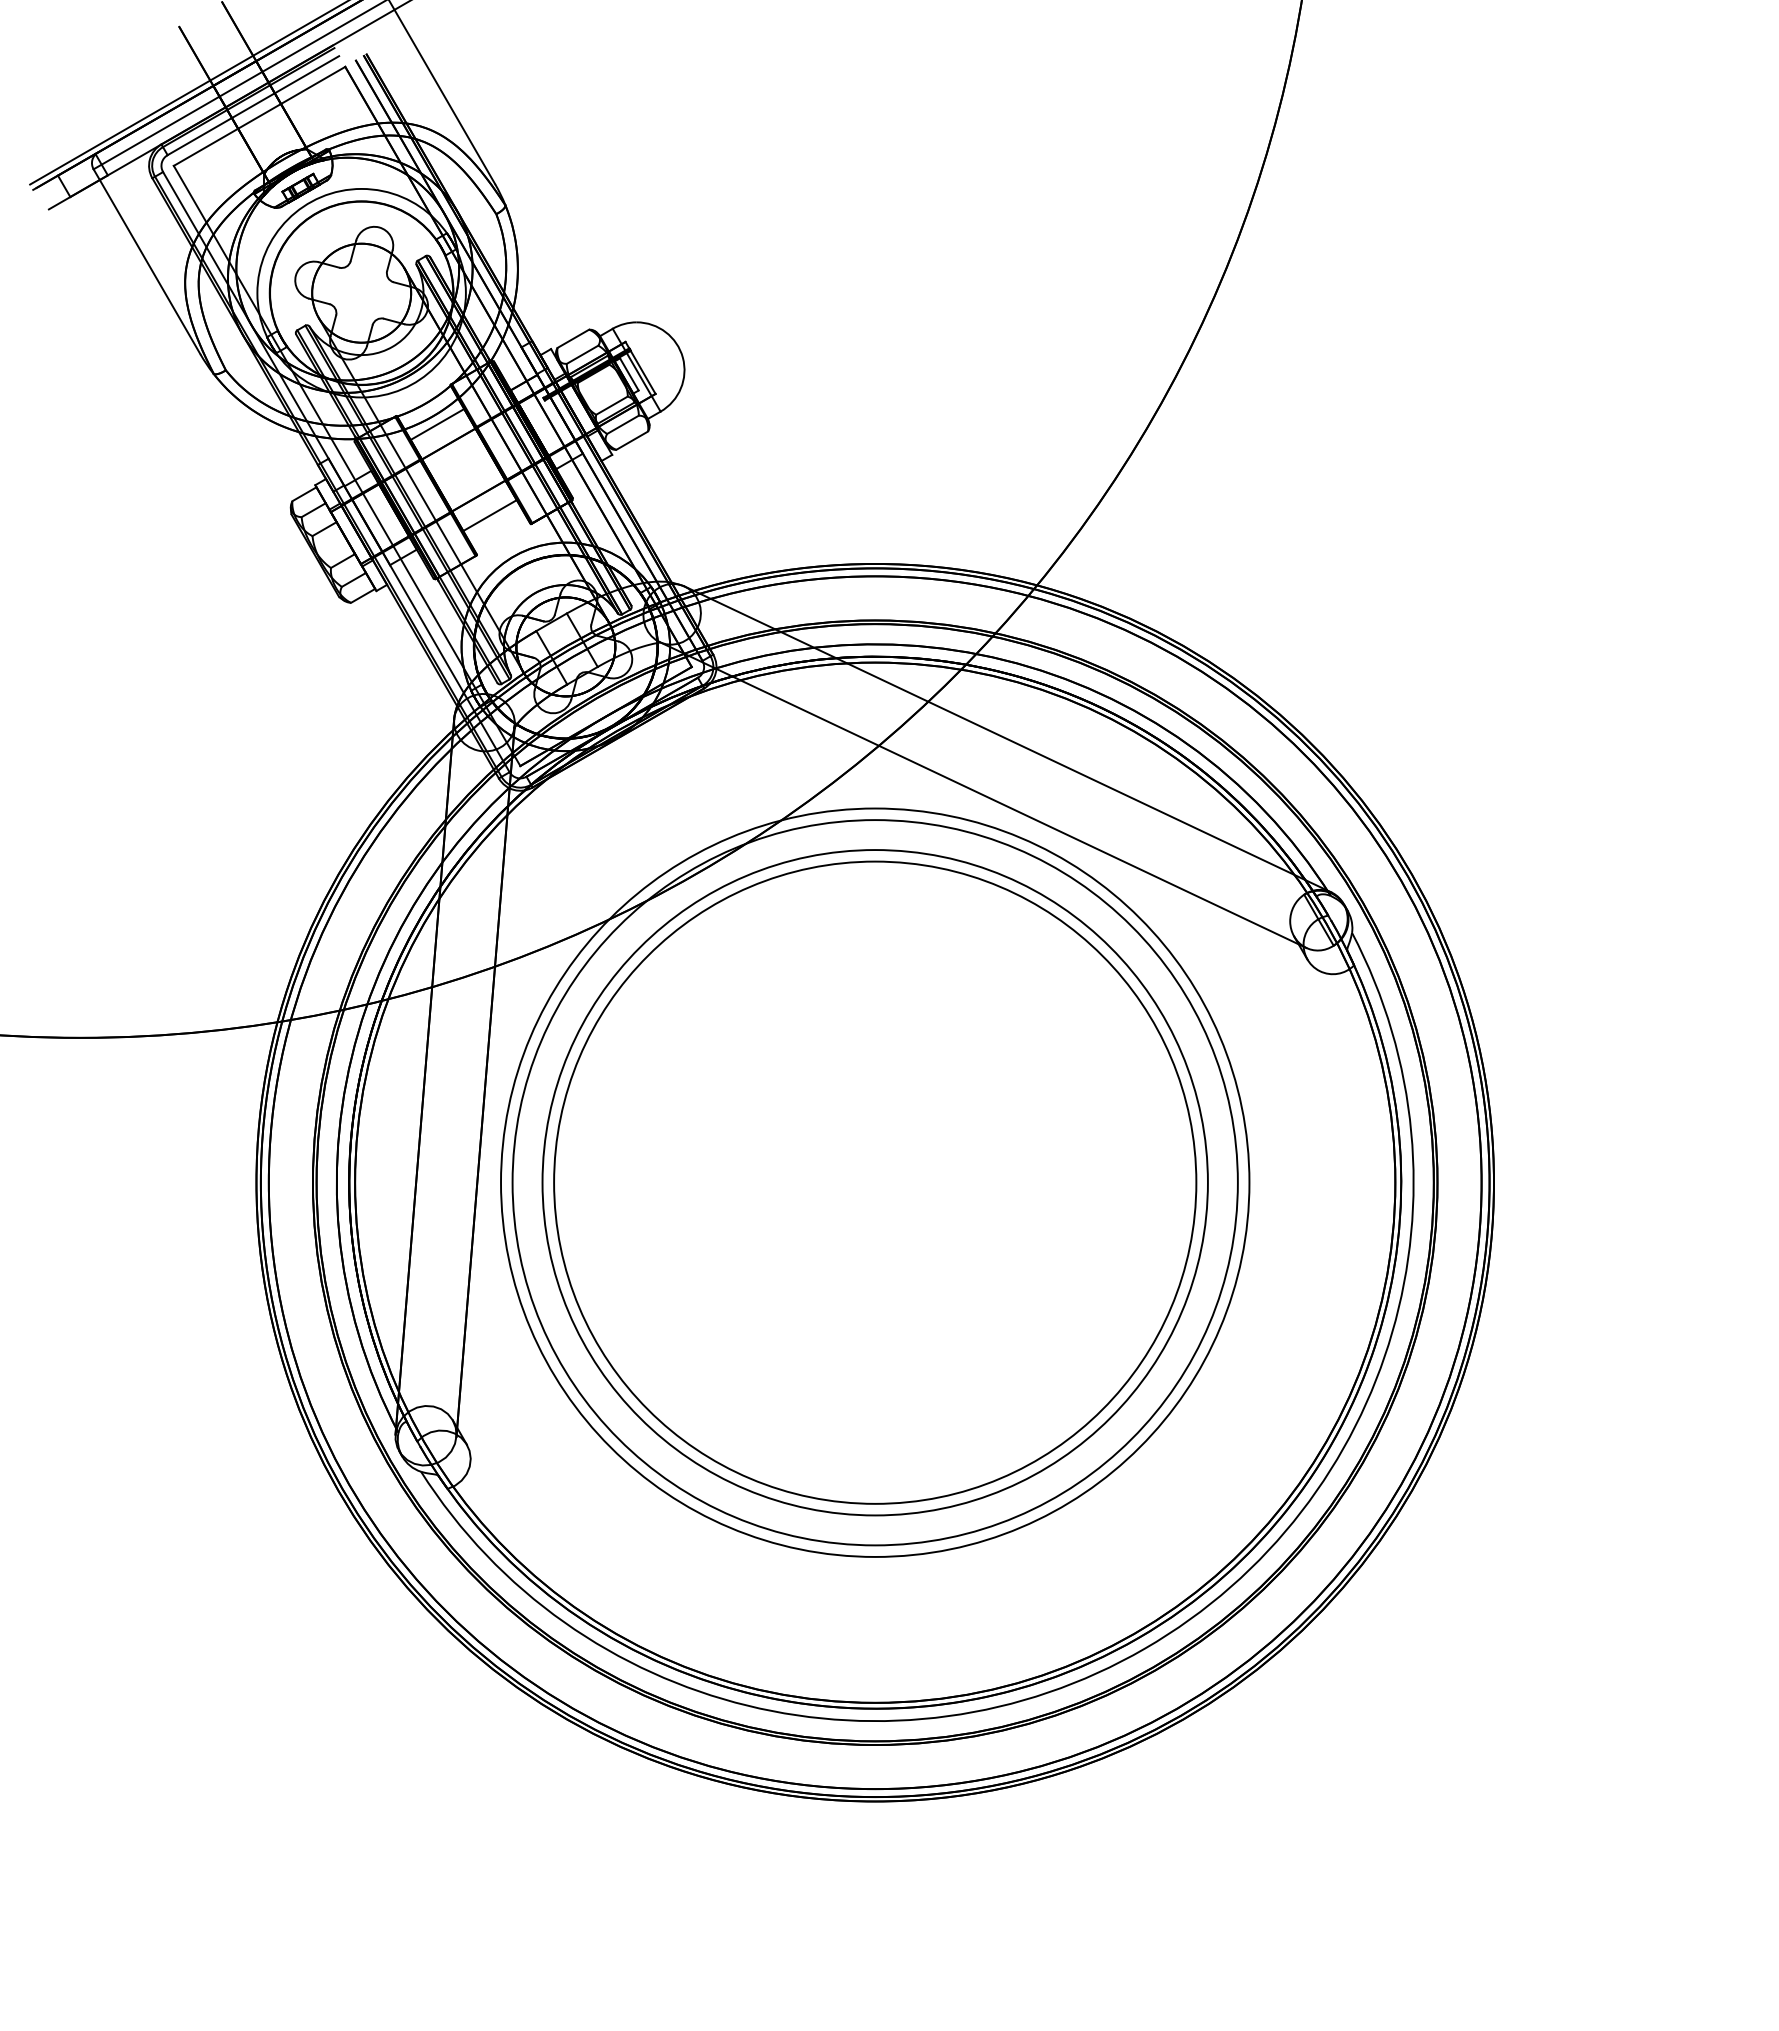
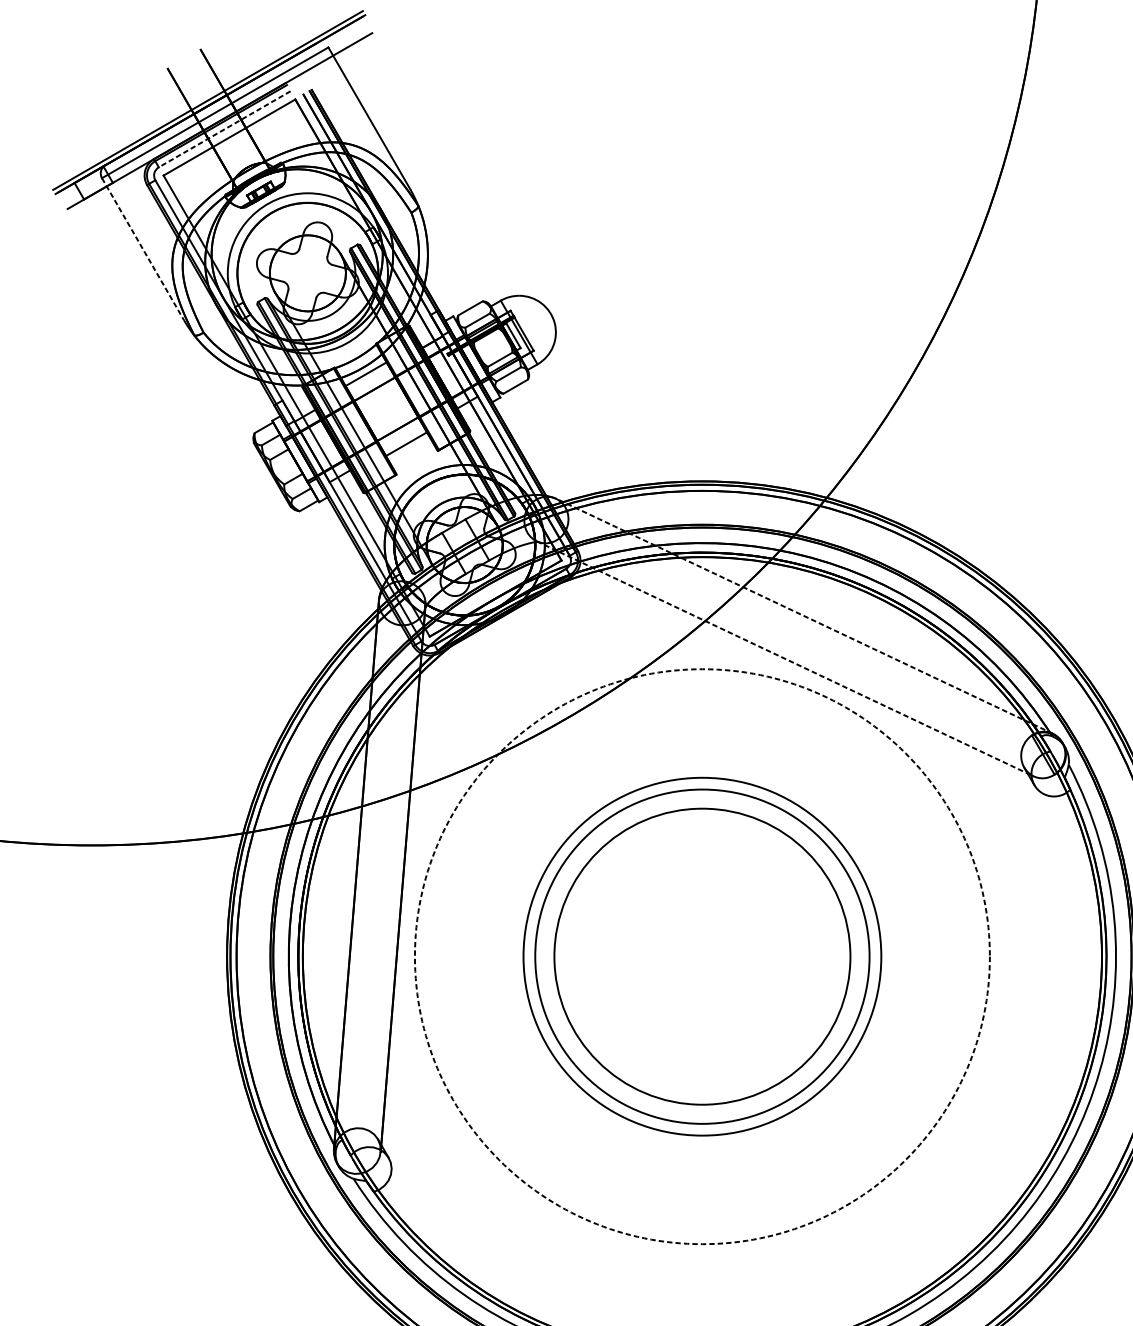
line: (252, 105) -> (224, 129), solid -> dashed
line: (147, 261) -> (143, 249), solid -> dashed
line: (1008, 739) -> (804, 616), solid -> dashed
line: (983, 795) -> (785, 659), solid -> dashed
circle: (874, 1182) -> (701, 956), size x0.6
circle: (874, 1182) -> (701, 956), size x0.7
circle: (875, 1182) -> (702, 956), size x0.6
circle: (875, 1182) -> (702, 956), solid -> dashed

